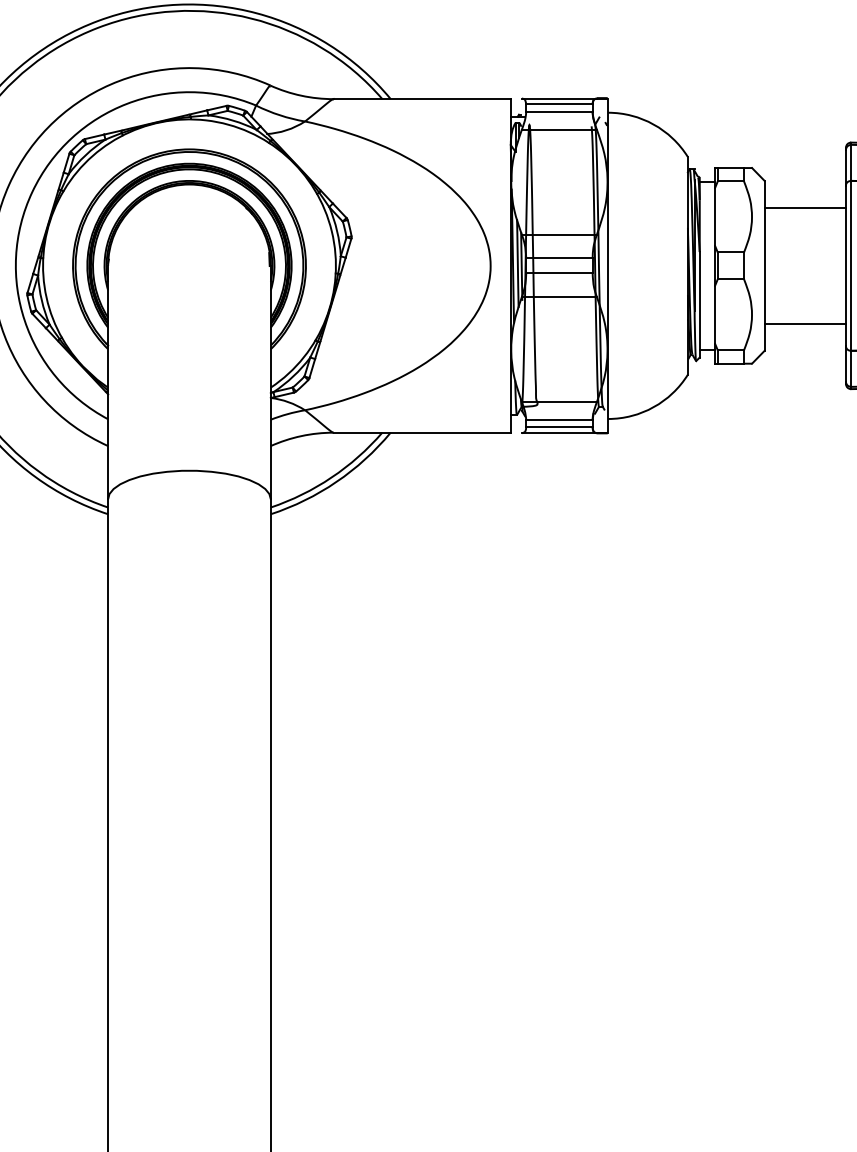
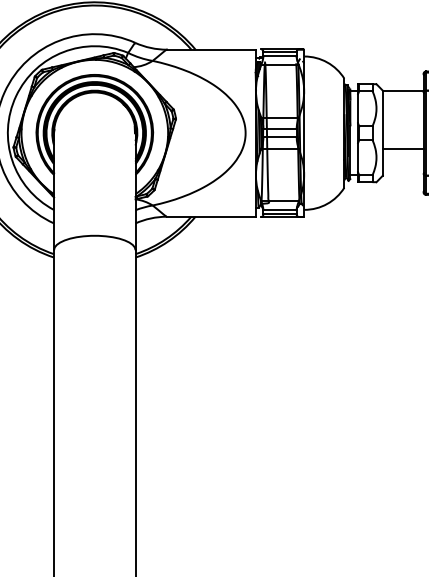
line: (803, 208) -> (402, 91), moved
line: (803, 324) -> (402, 149), moved

